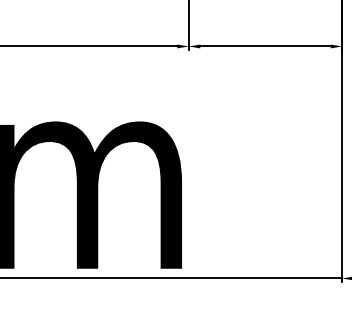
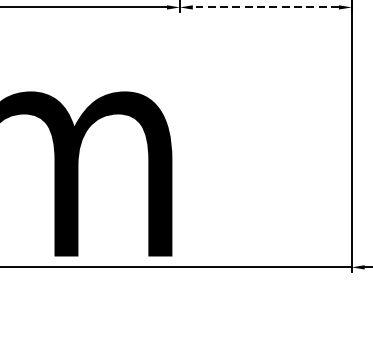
line: (265, 46) -> (265, 7), solid -> dashed

